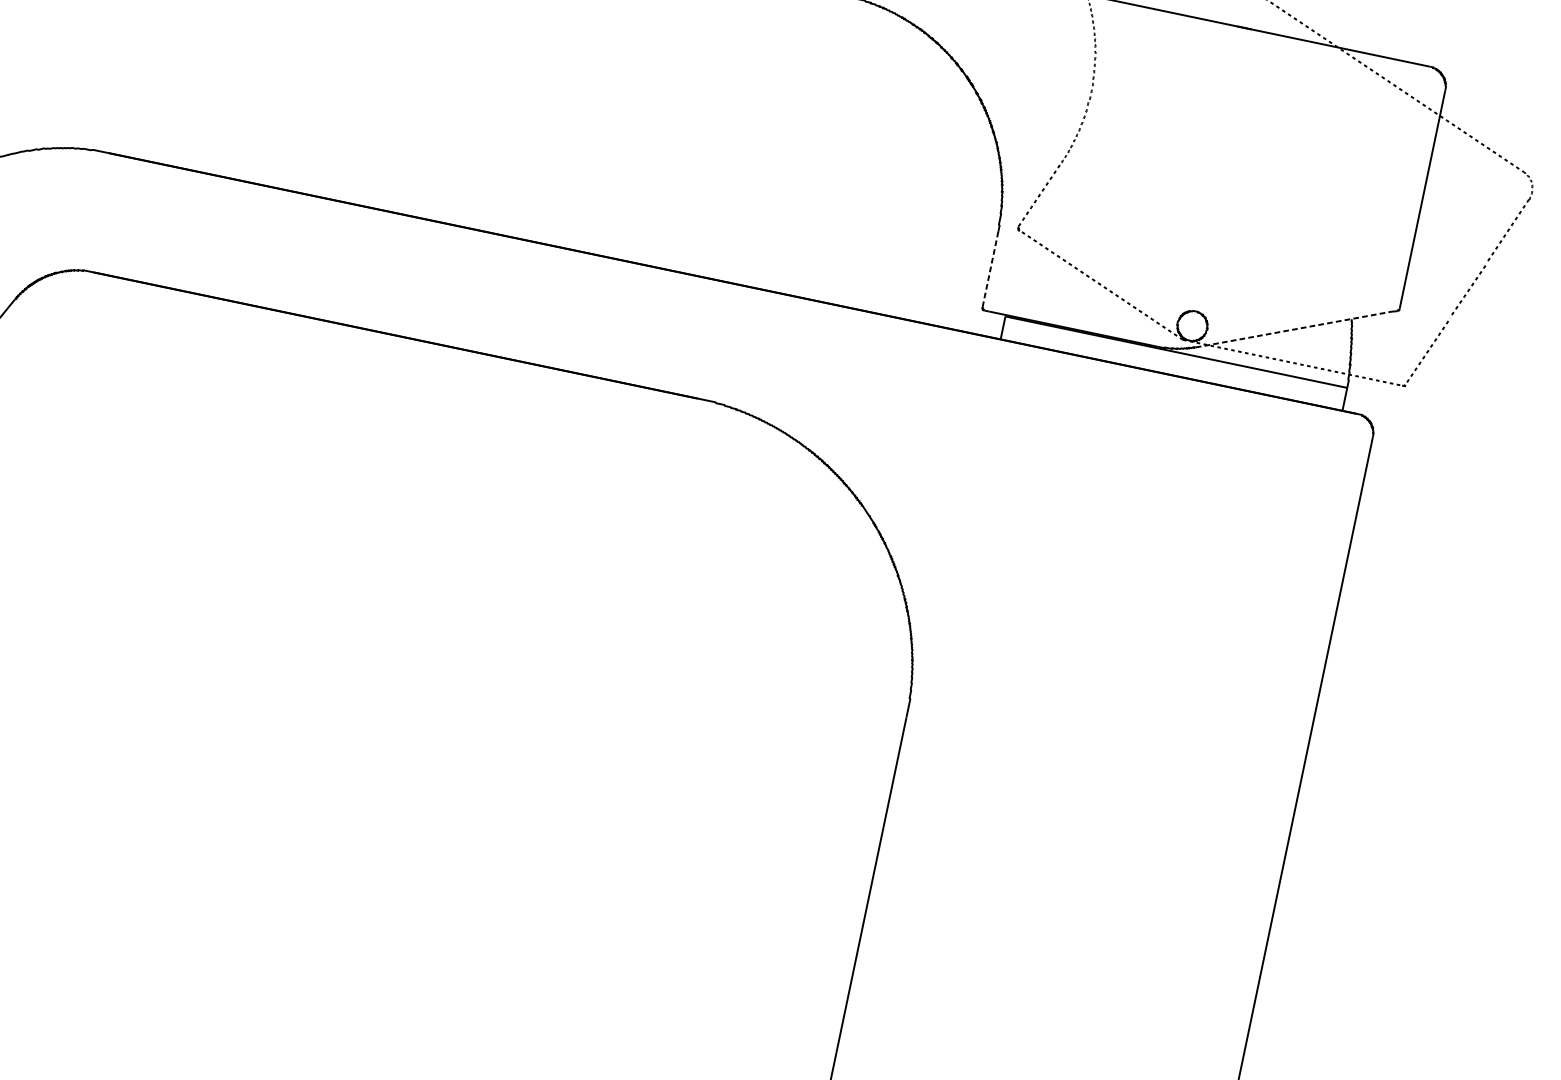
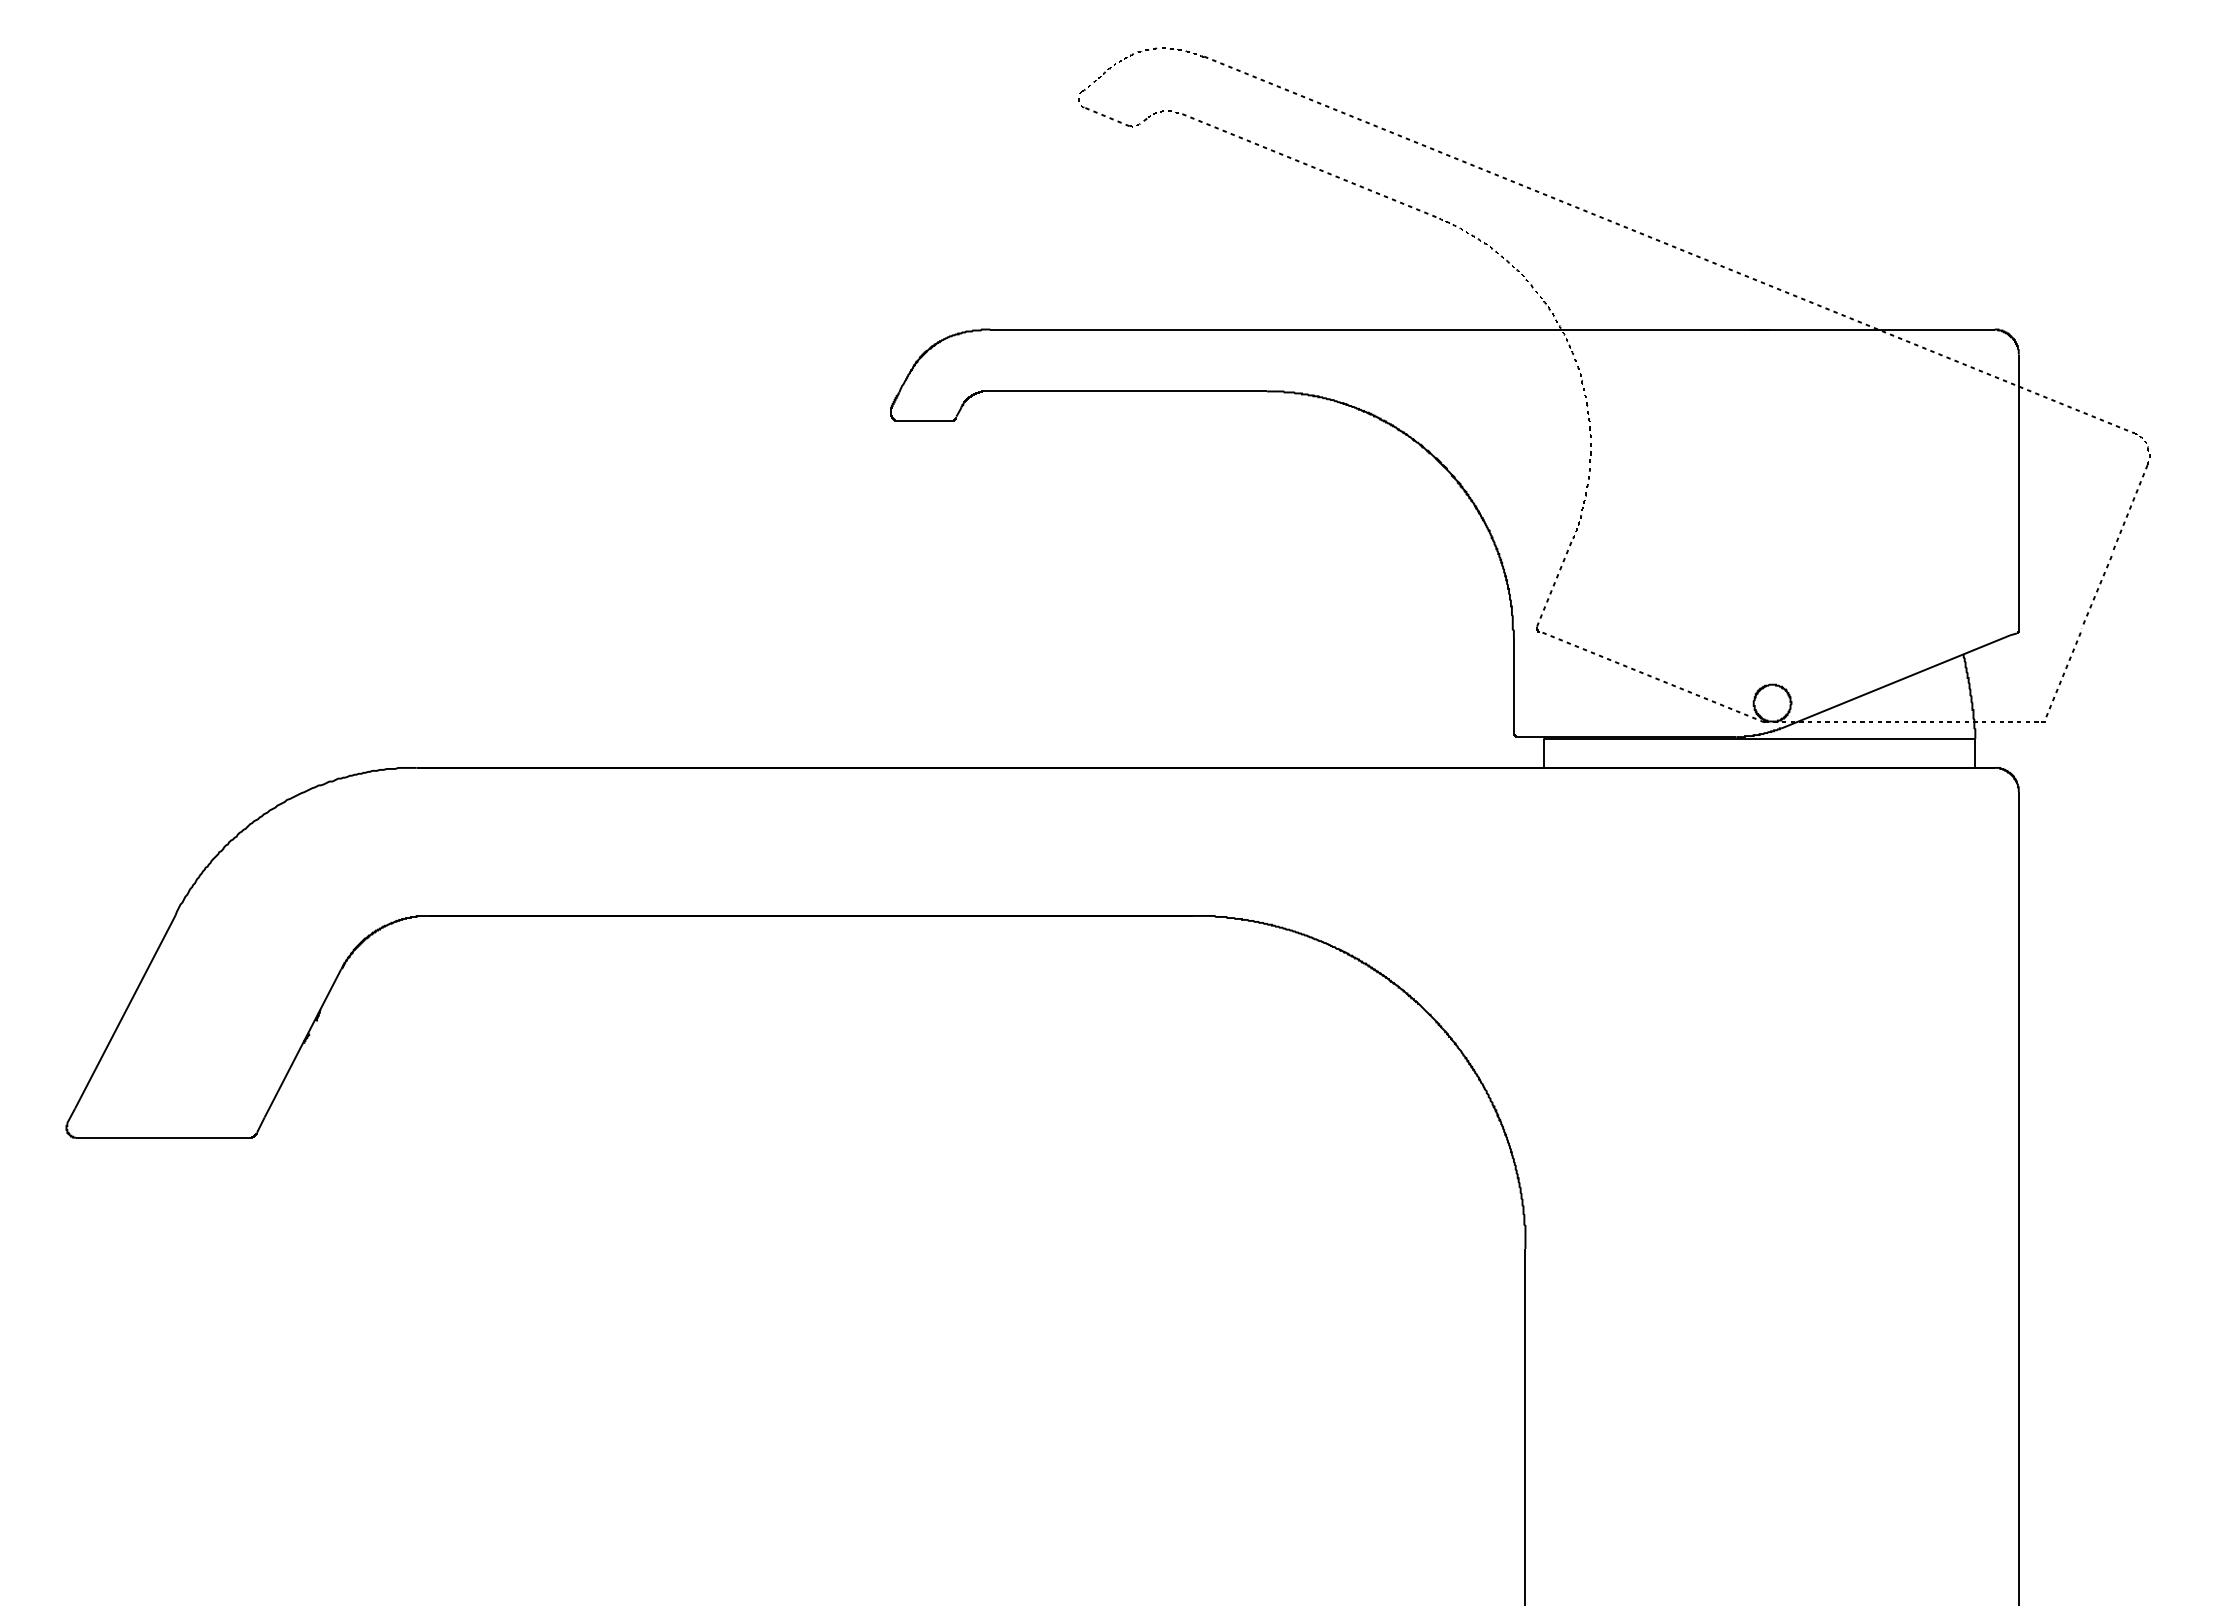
line: (990, 269) -> (1513, 686), dashed -> solid
line: (1294, 329) -> (1896, 681), dashed -> solid

